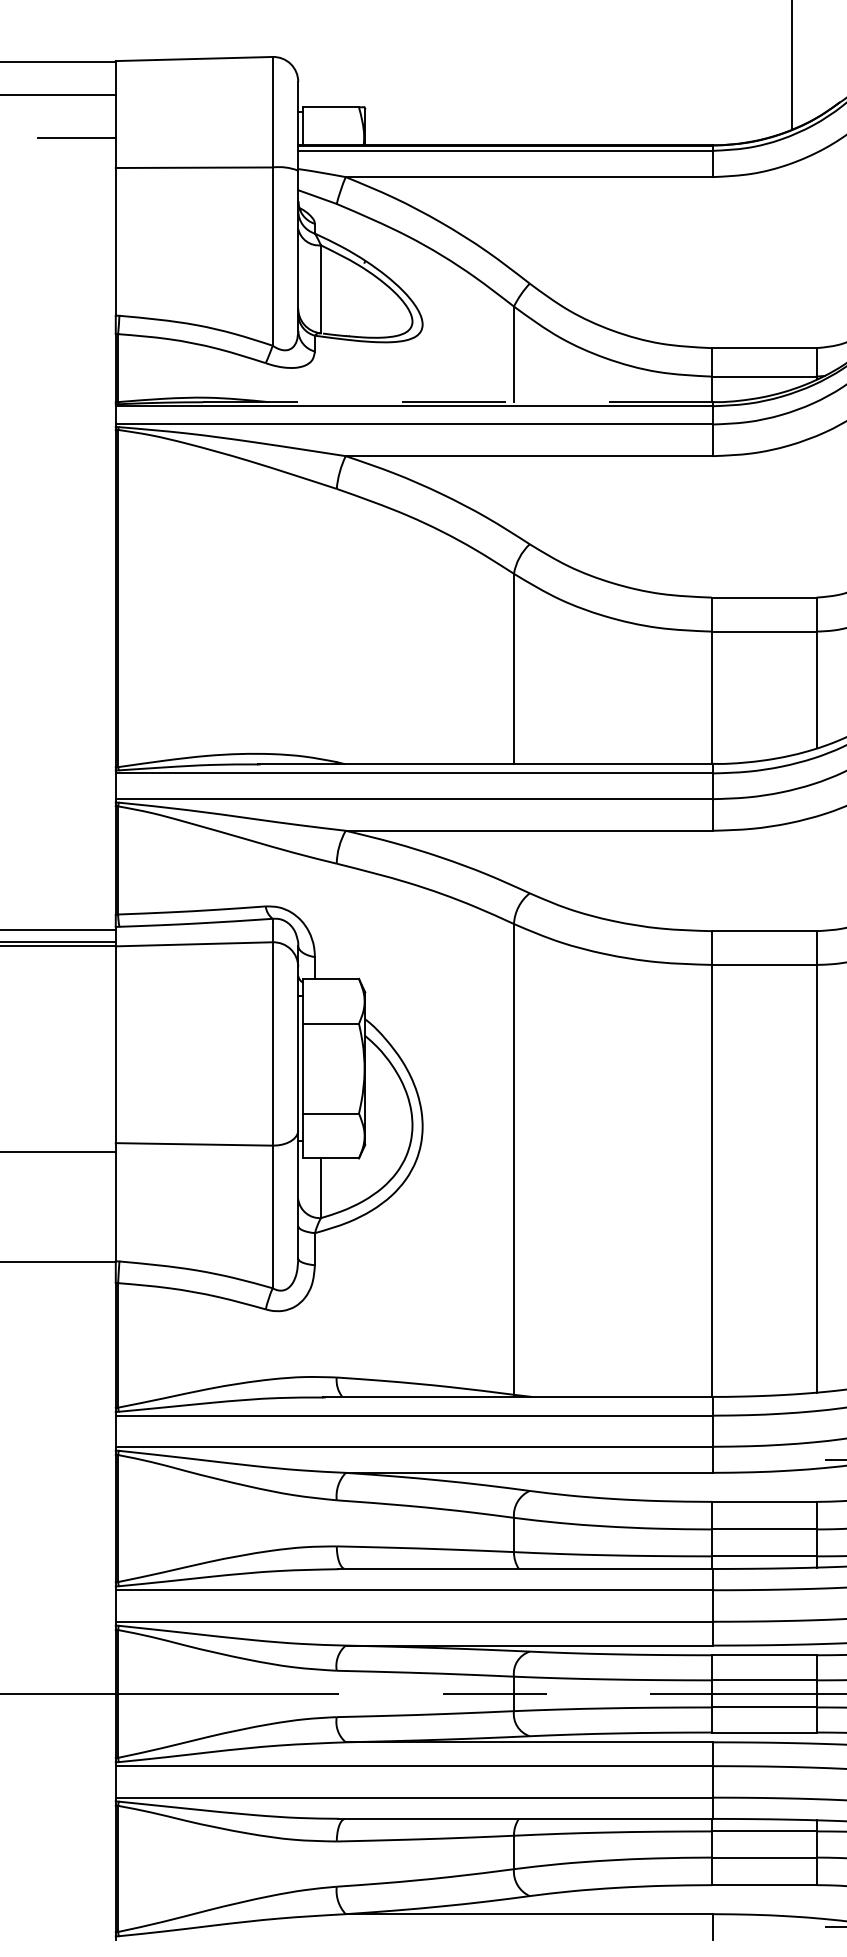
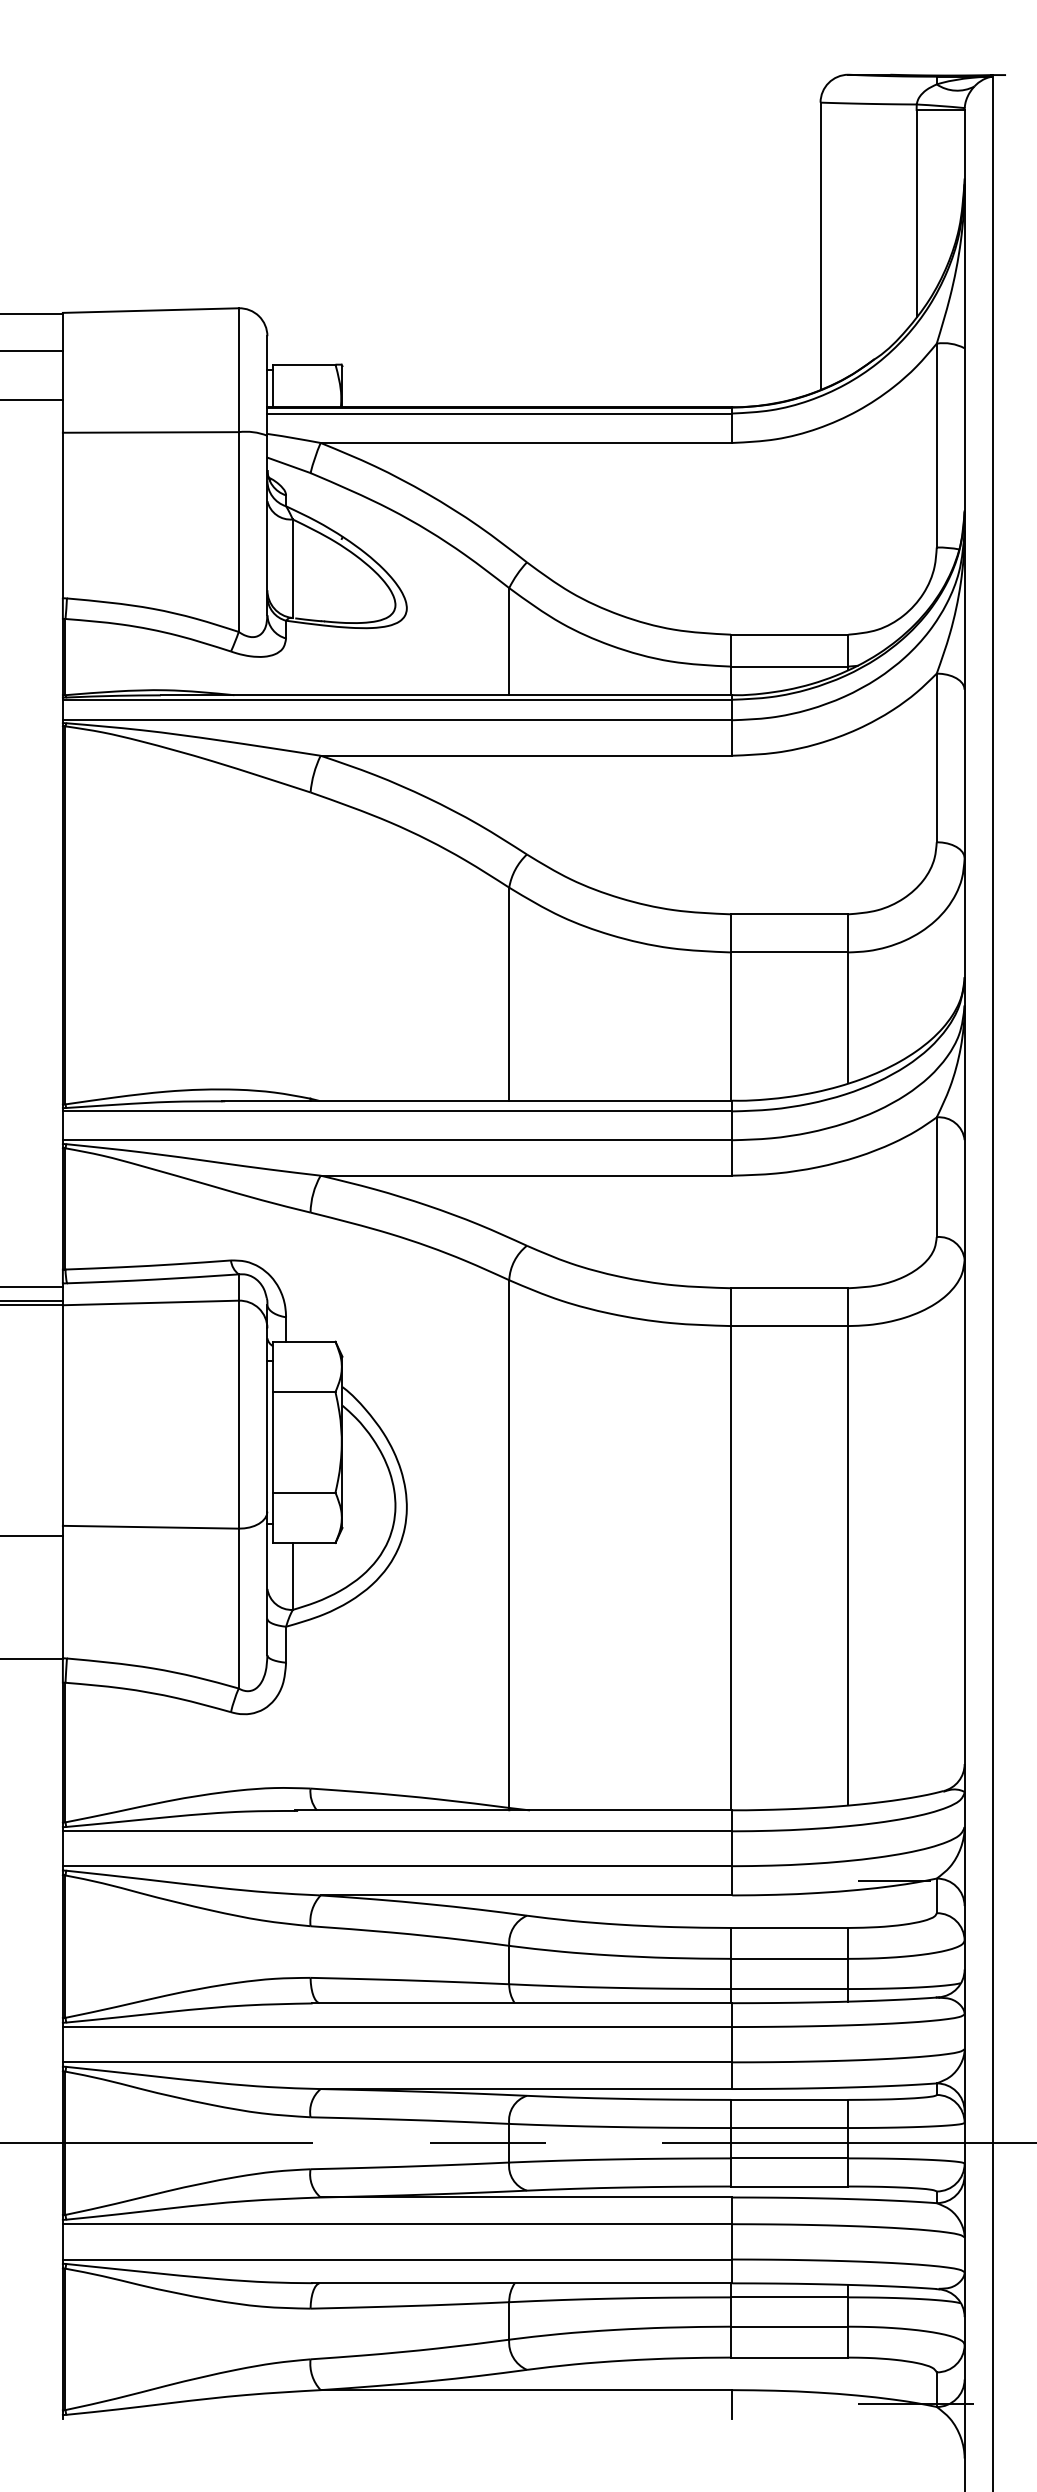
line: (458, 402) -> (446, 695), dashed -> solid

